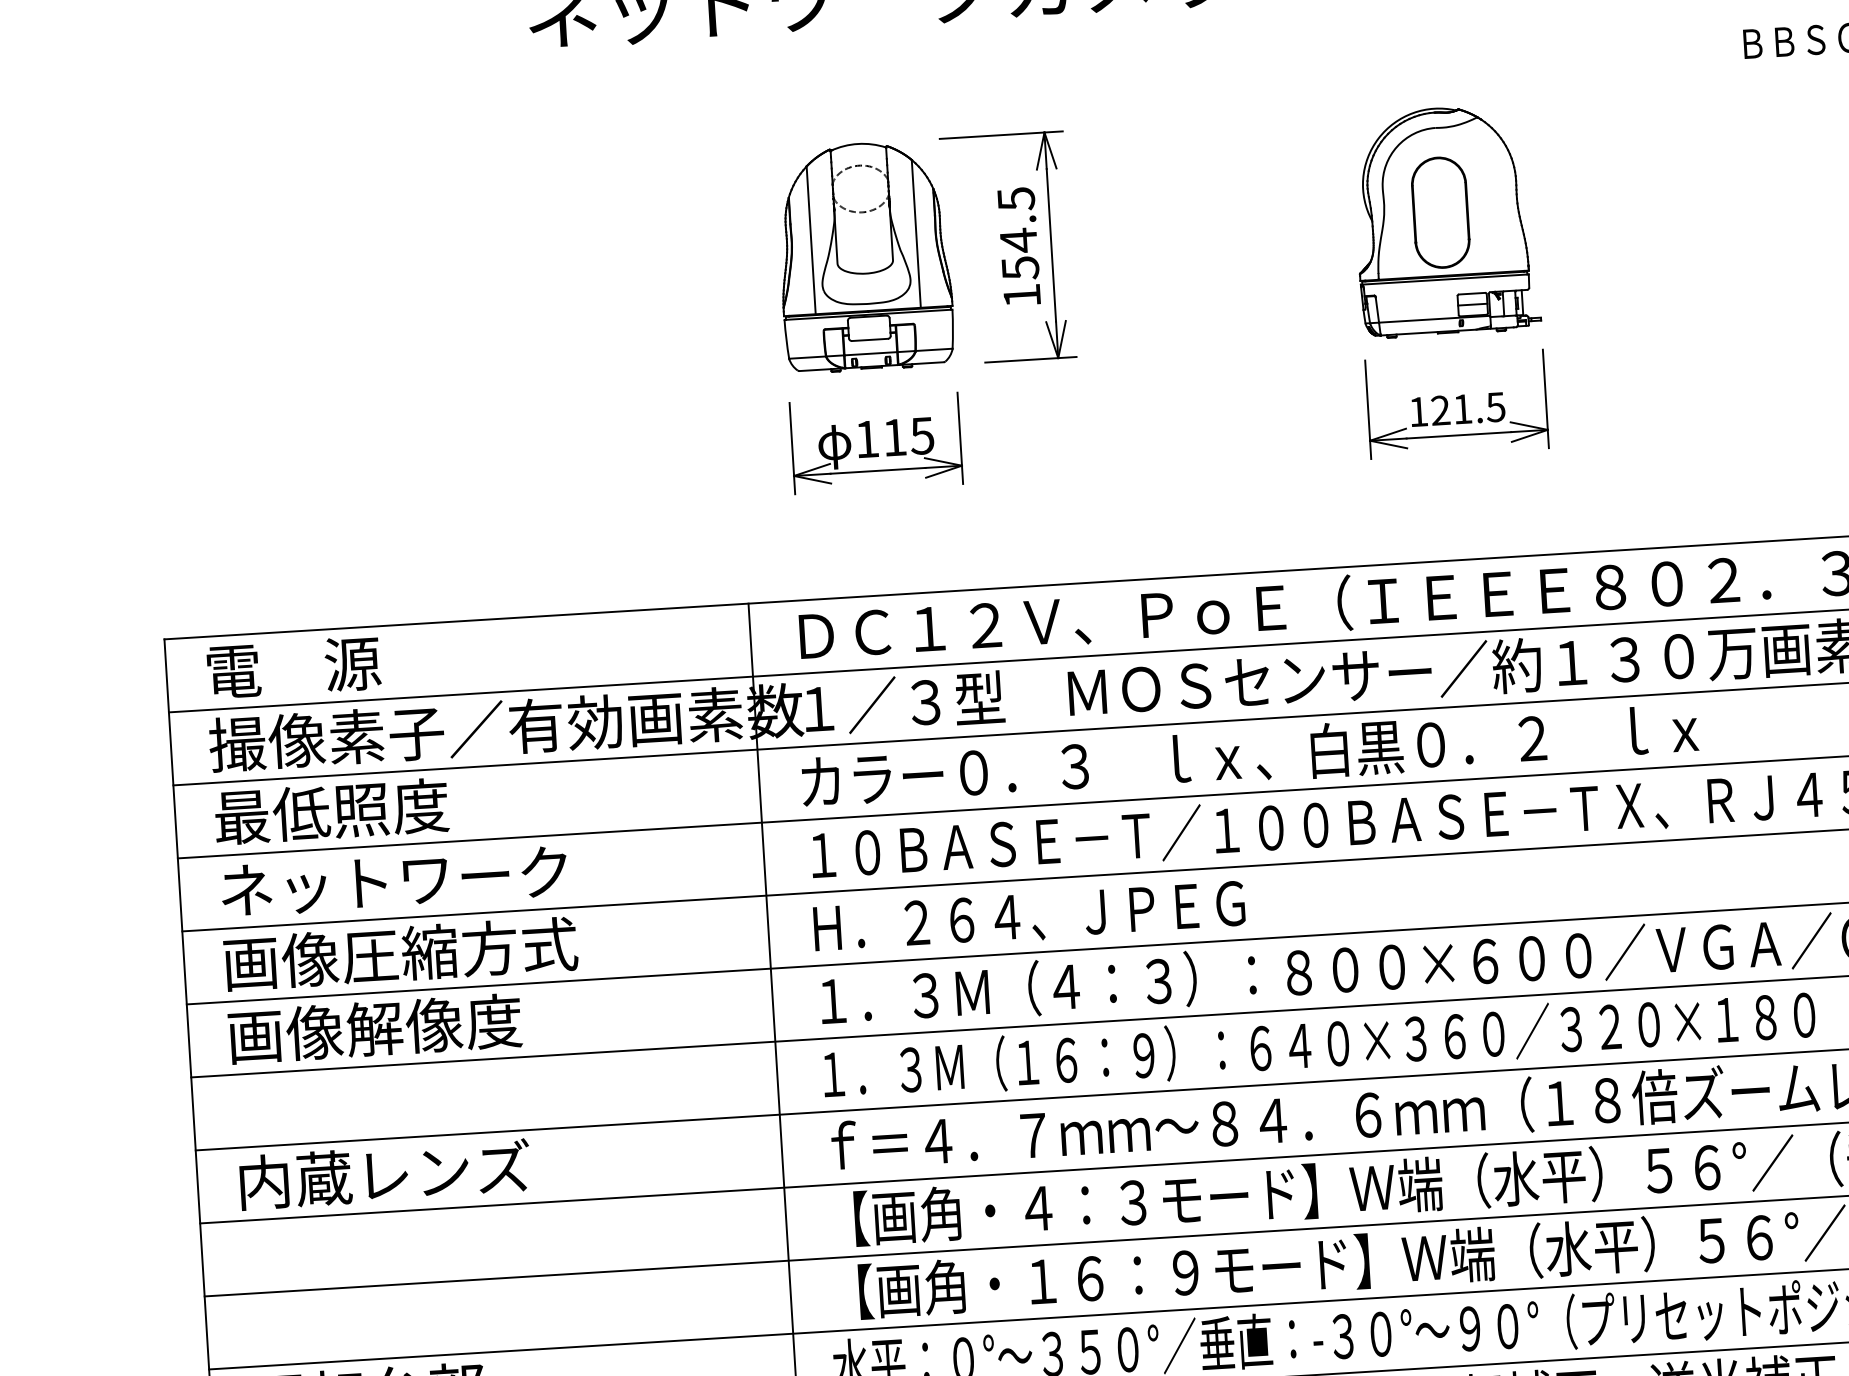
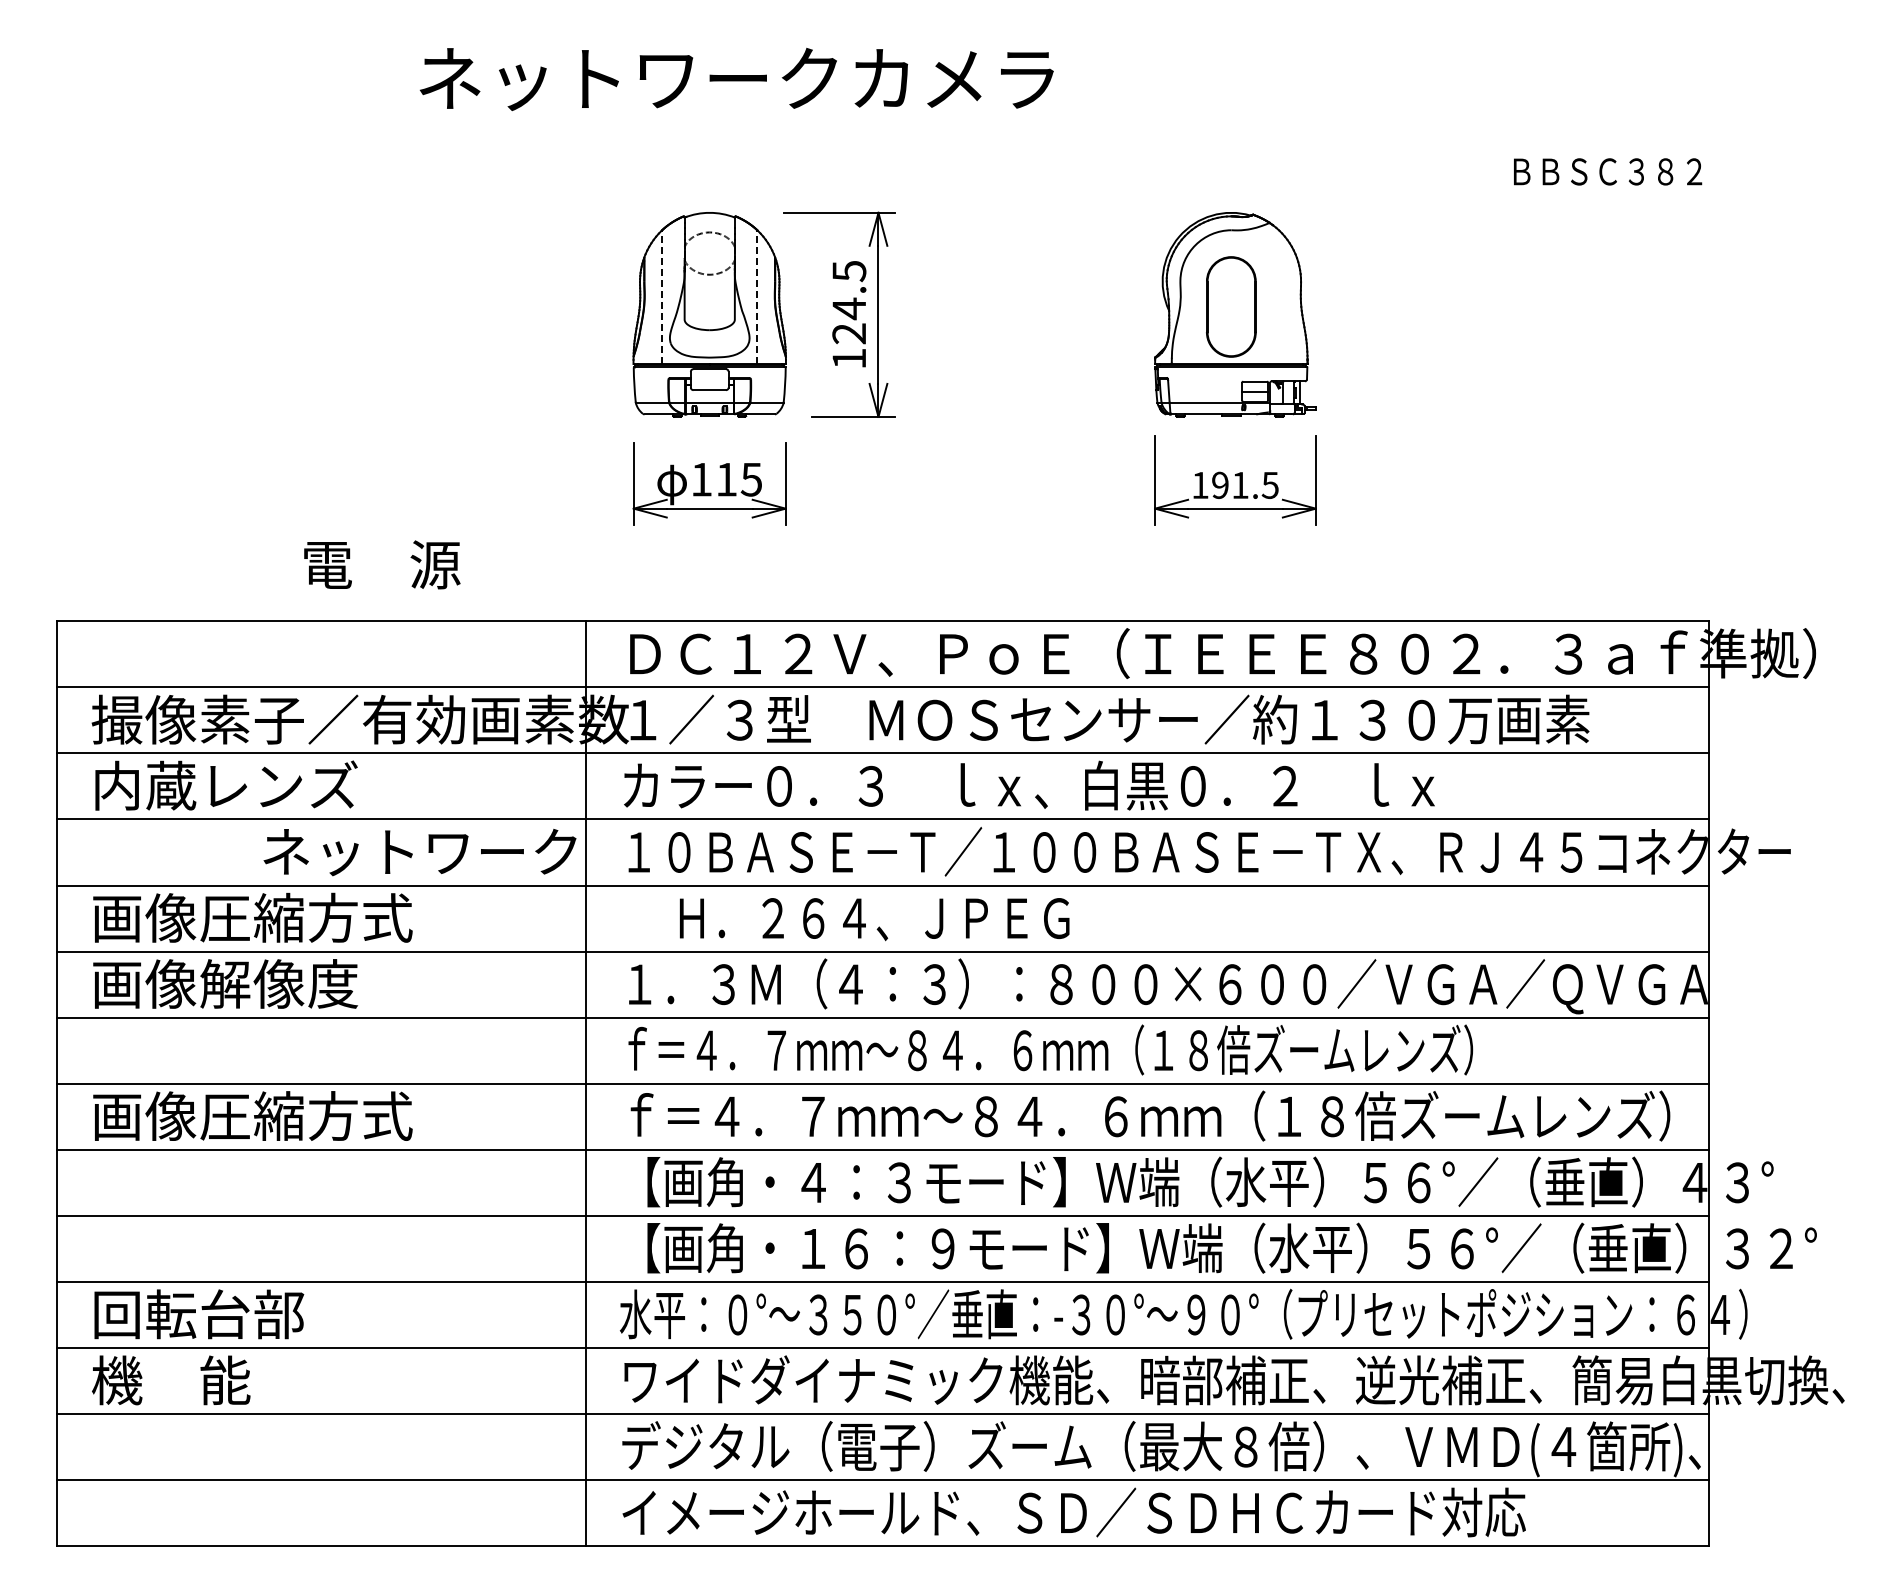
line: (916, 234) -> (757, 297), solid -> dashed
line: (811, 240) -> (662, 297), solid -> dashed
text: (1020, 267) -> (849, 333), 154.5 -> 124.5
text: (1440, 410) -> (1220, 485), 121.5 -> 191.5
text: (294, 667) -> (382, 564), moved
text: (360, 809) -> (224, 785), 最低照度 -> 内蔵レンズ
text: (393, 881) -> (419, 852), moved
text: (1029, 917) -> (874, 919), moved
text: (1318, 1043) -> (1075, 1049), １．３Ｍ（１６：９）：６４０×３６０／３２０×１８０ -> ｆ＝４．７ｍｍ～８４．６ｍｍ（１８倍ズームレンズ）
text: (413, 1172) -> (252, 1115), 内蔵レンズ -> 画像圧縮方式

